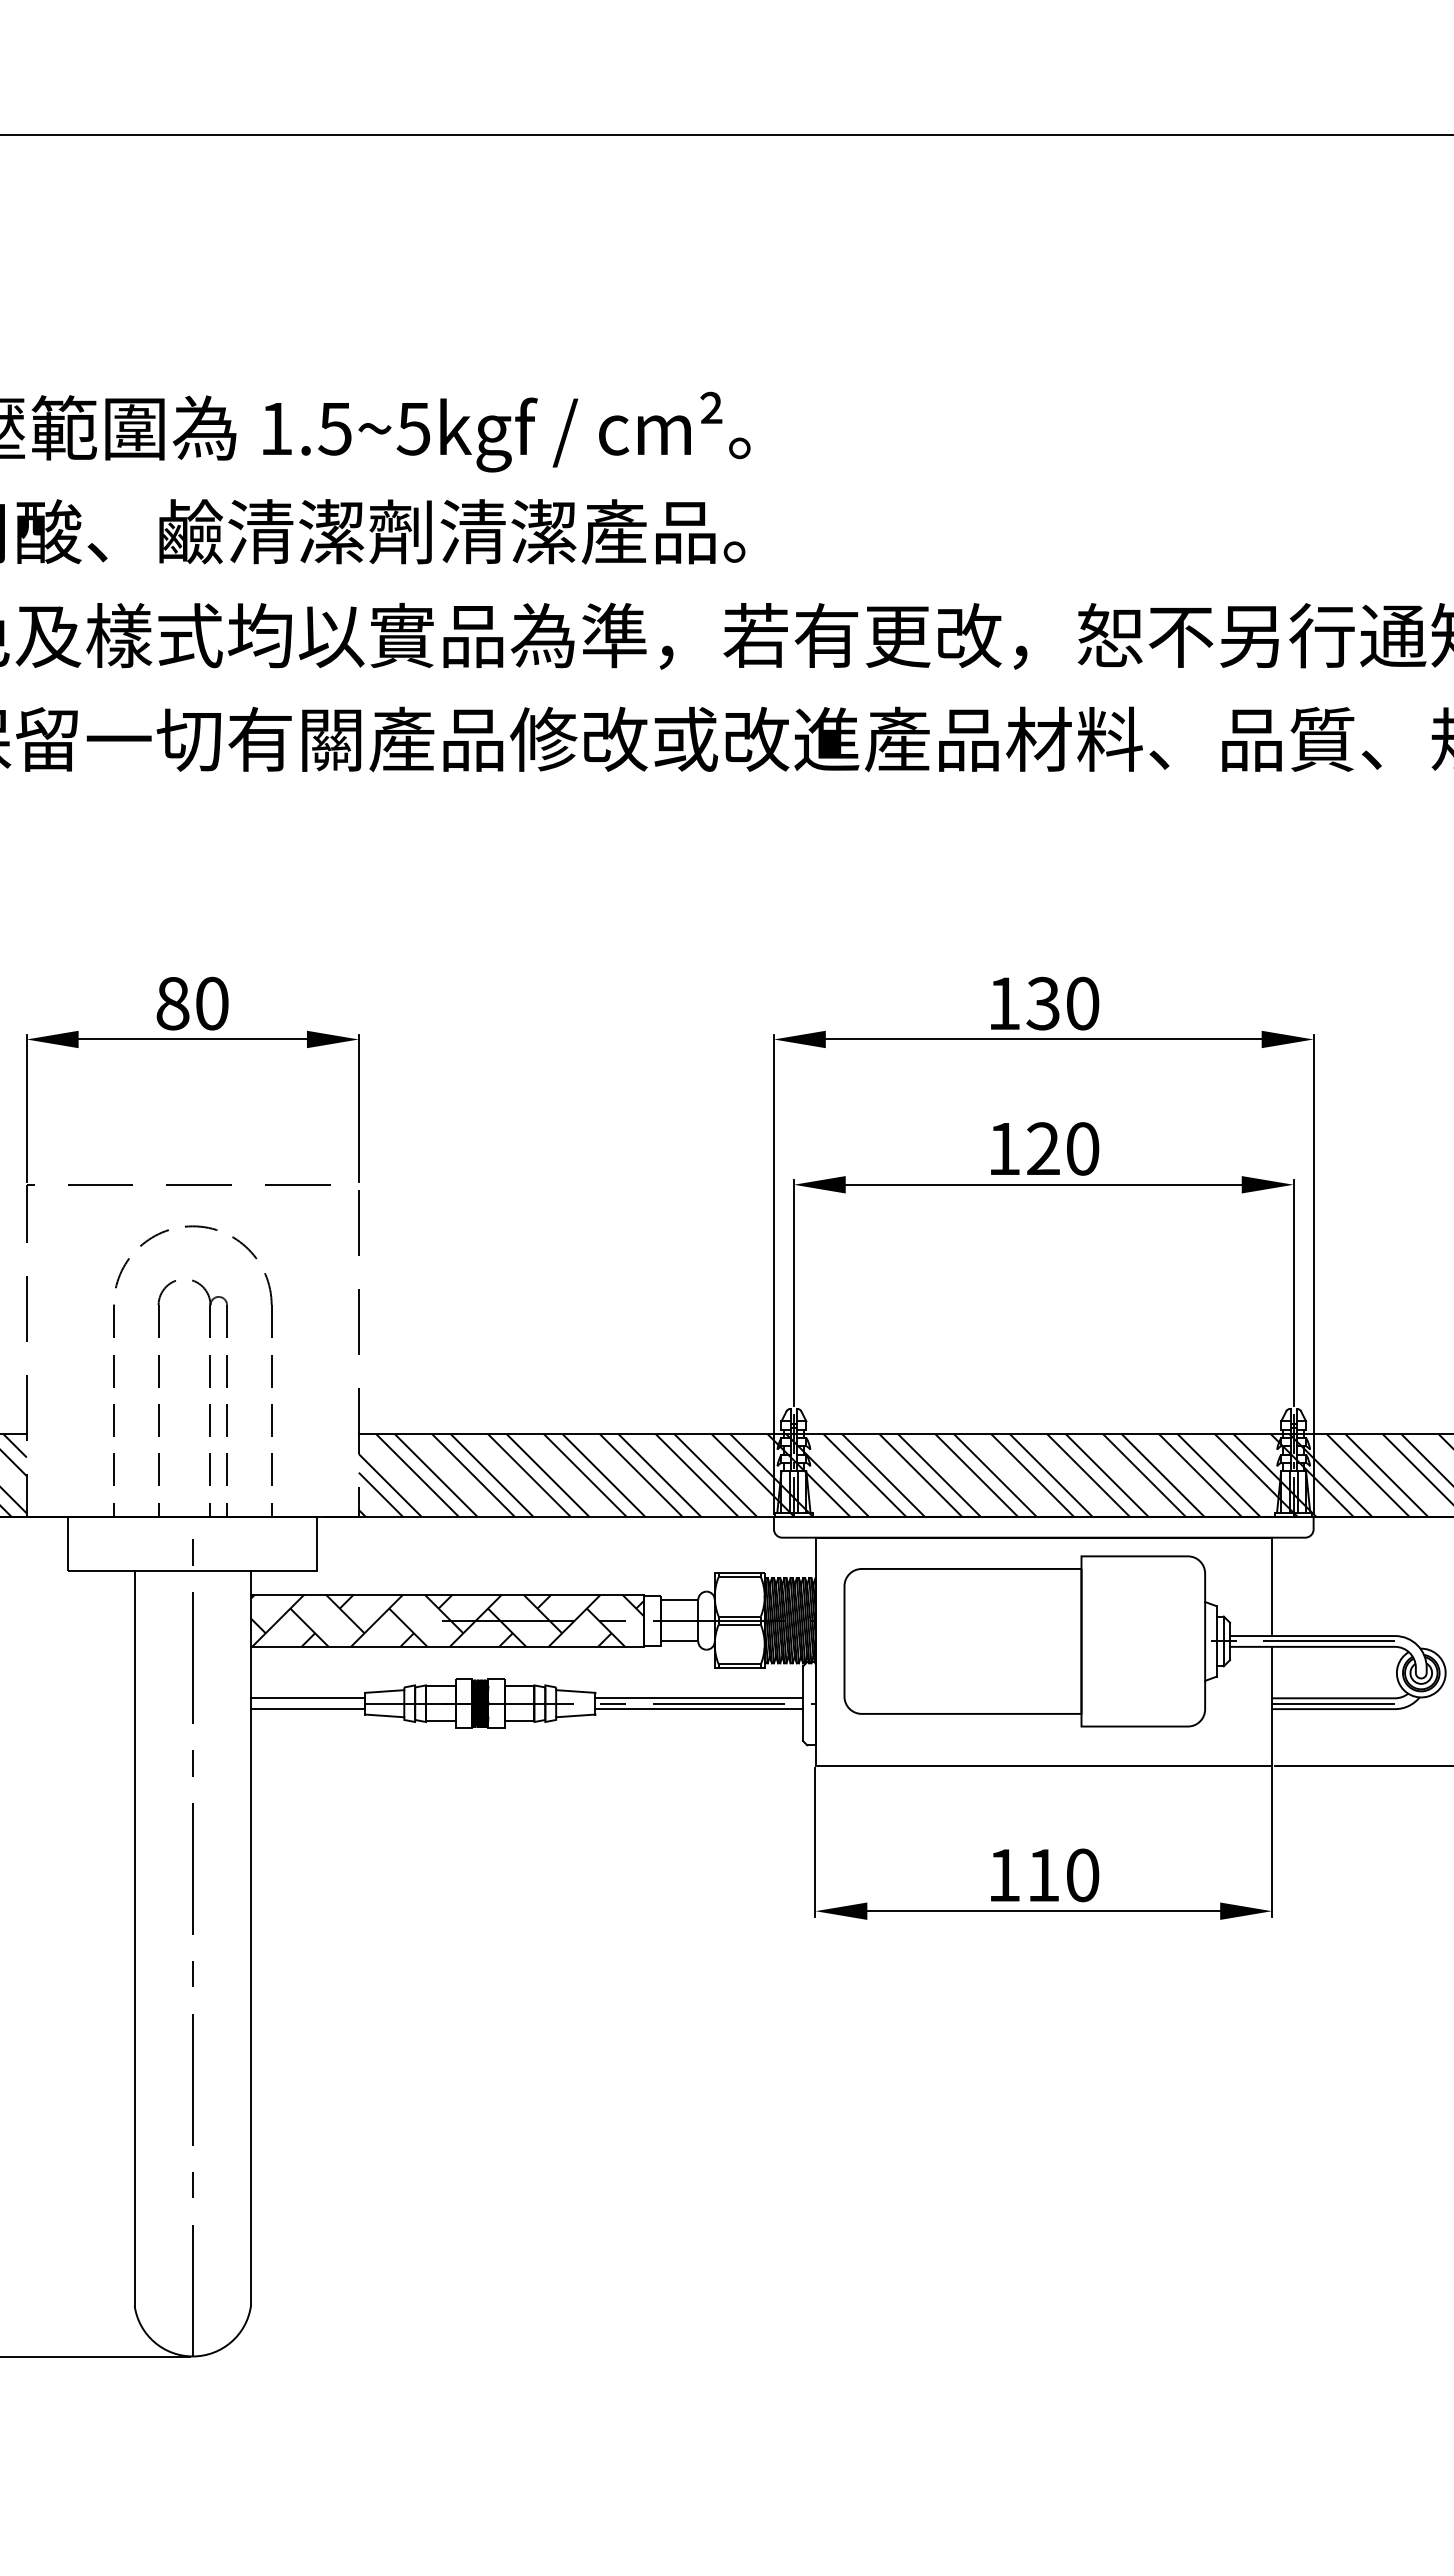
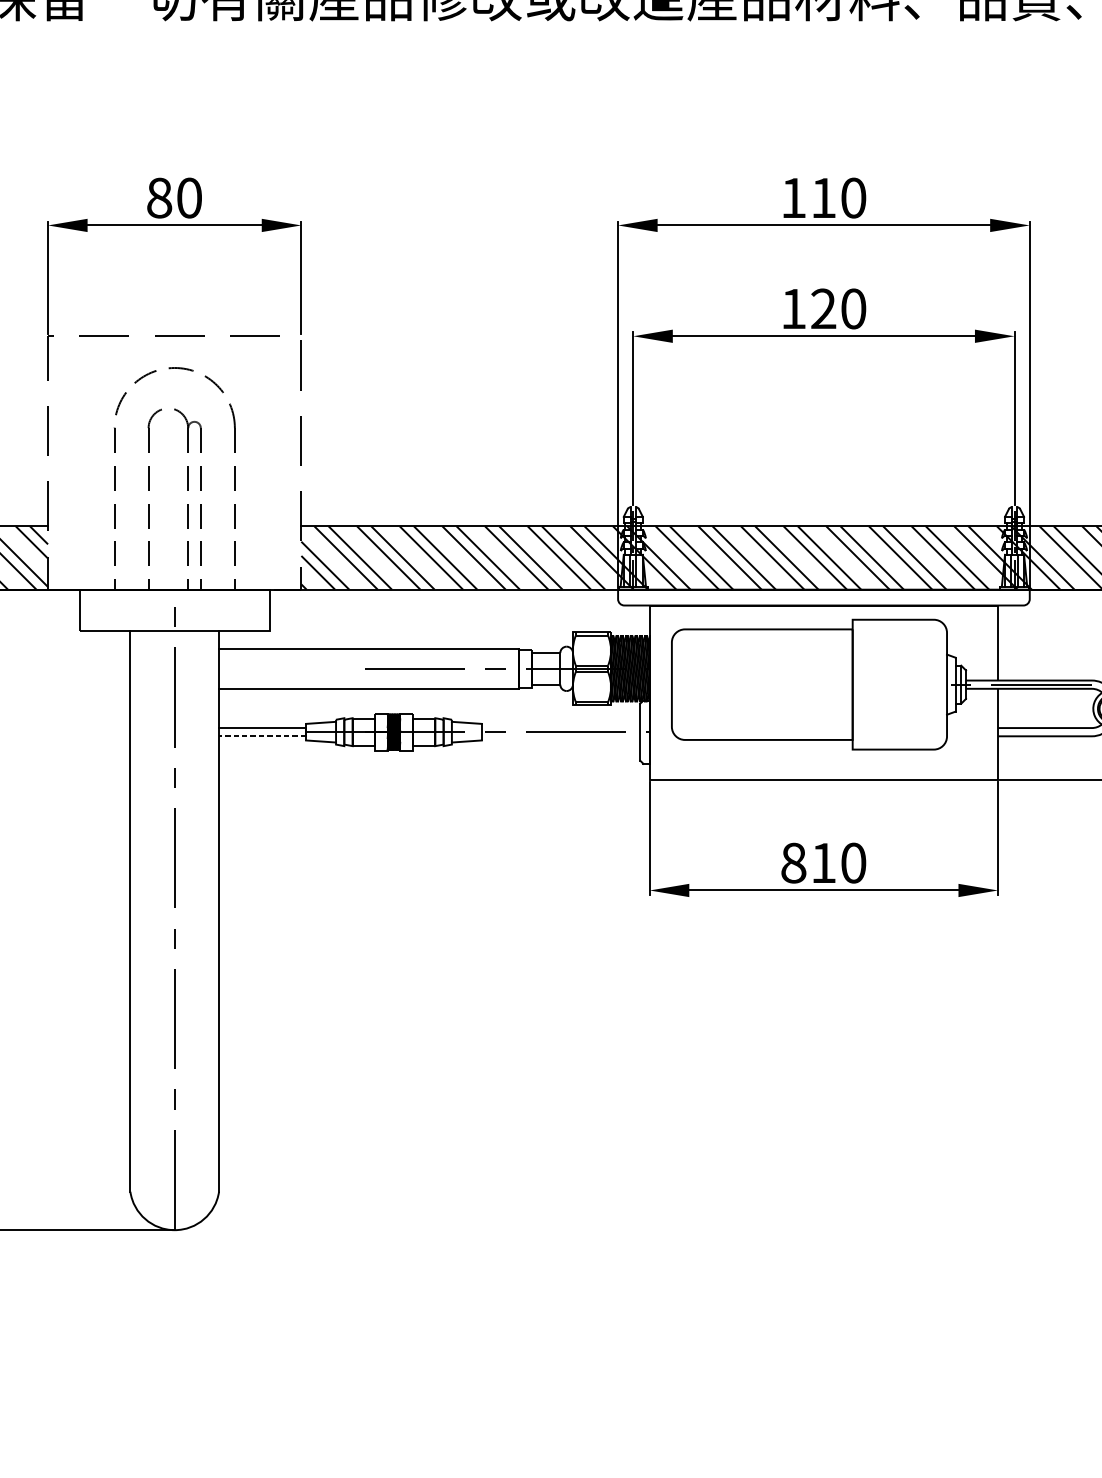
text: (1042, 1003) -> (822, 197), 130 -> 110
hatch: (447, 1620) -> (369, 668), removed
line: (699, 1698) -> (561, 728), removed
line: (1333, 1703) -> (1044, 732), removed
line: (307, 1709) -> (262, 736), solid -> dashed
line: (699, 1709) -> (561, 736), removed
text: (1004, 1875) -> (793, 863), 110 -> 810

